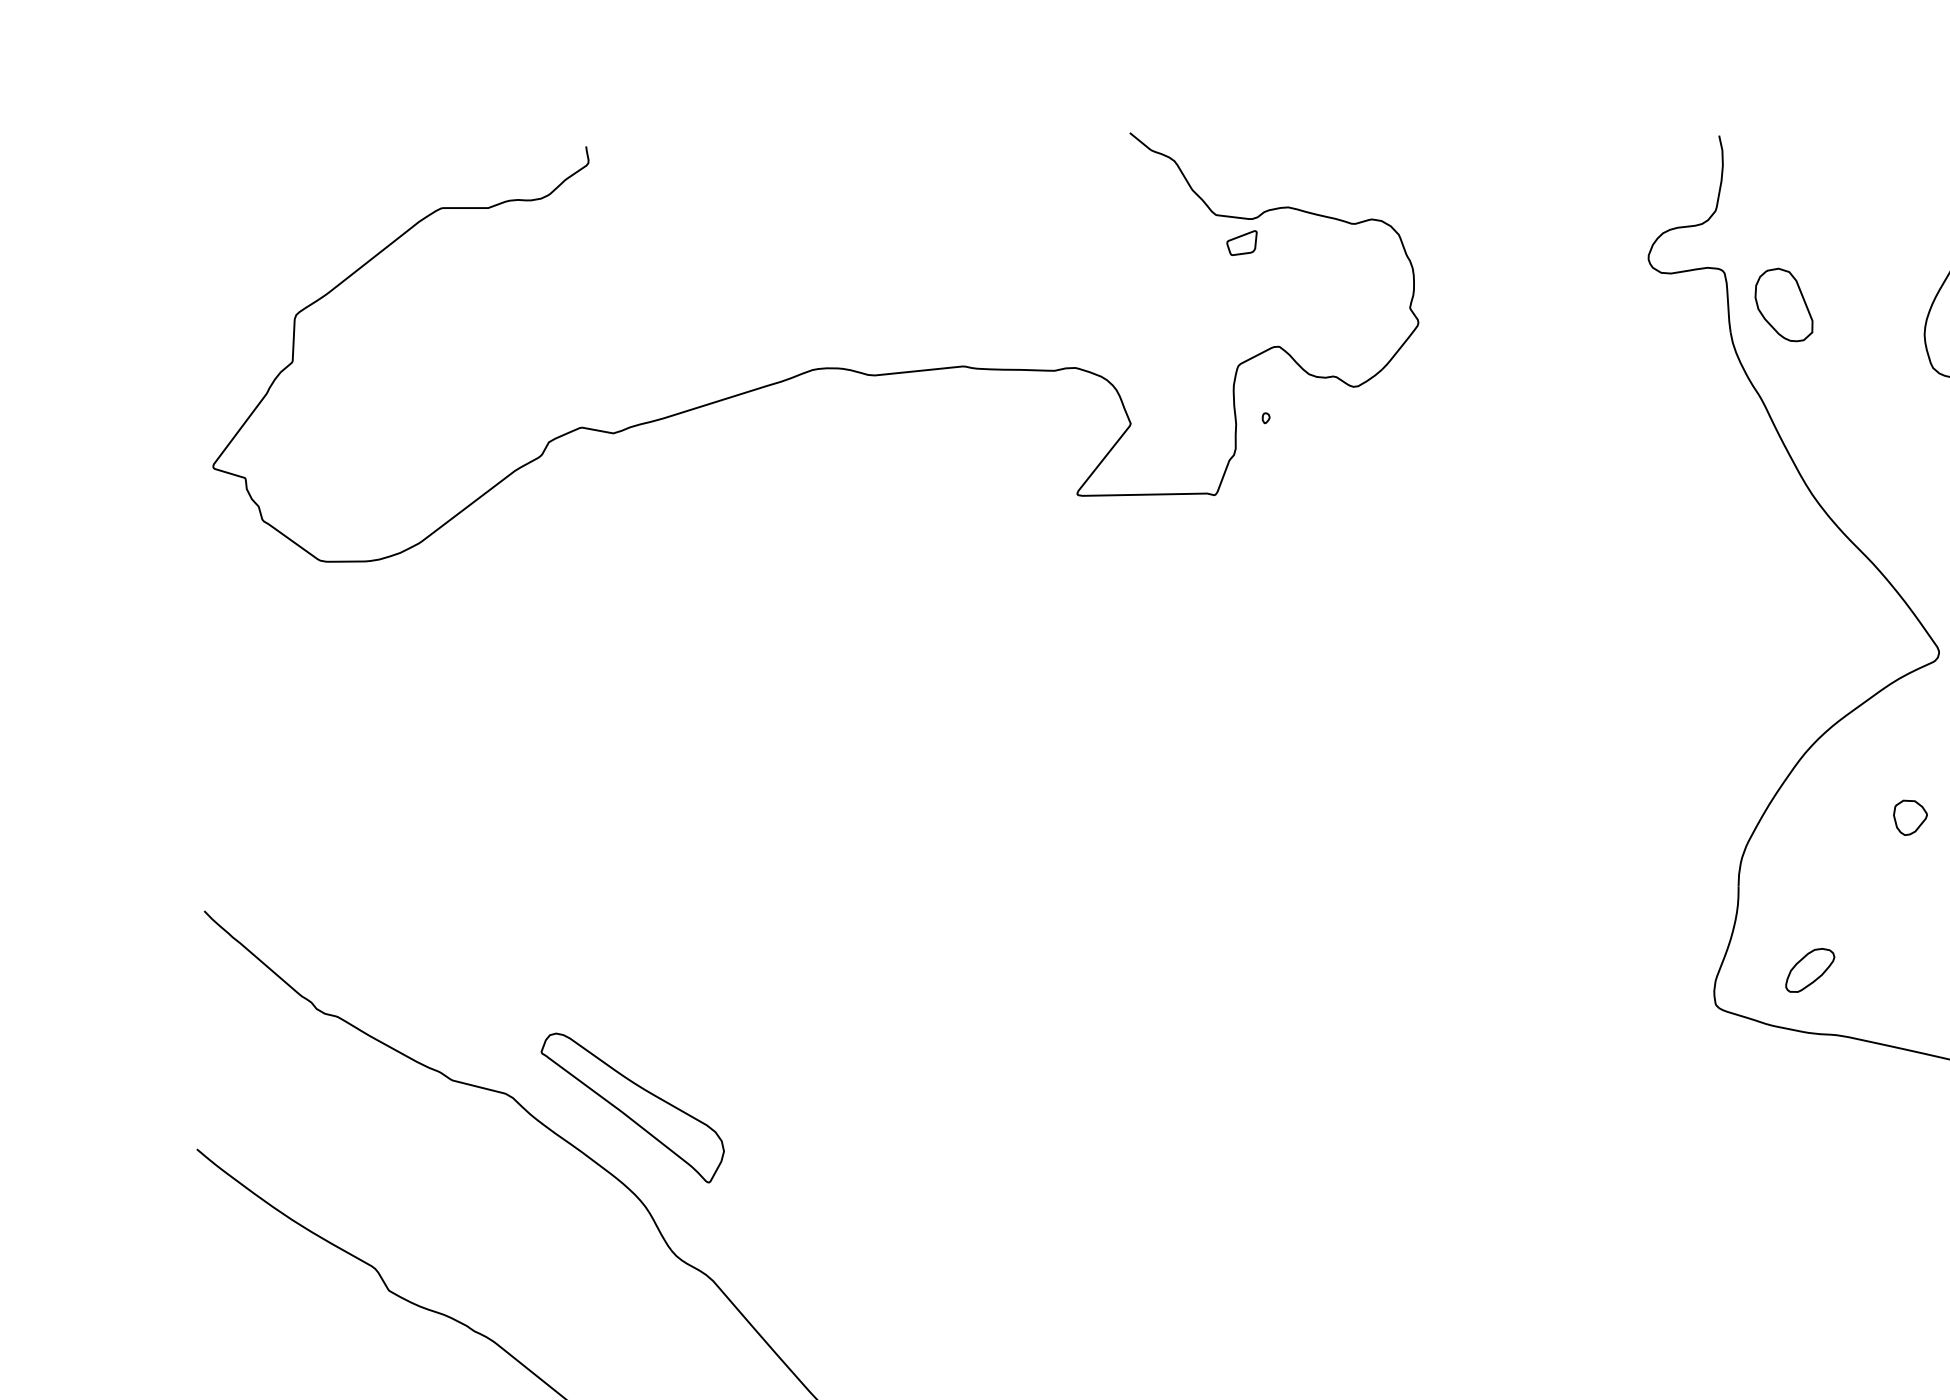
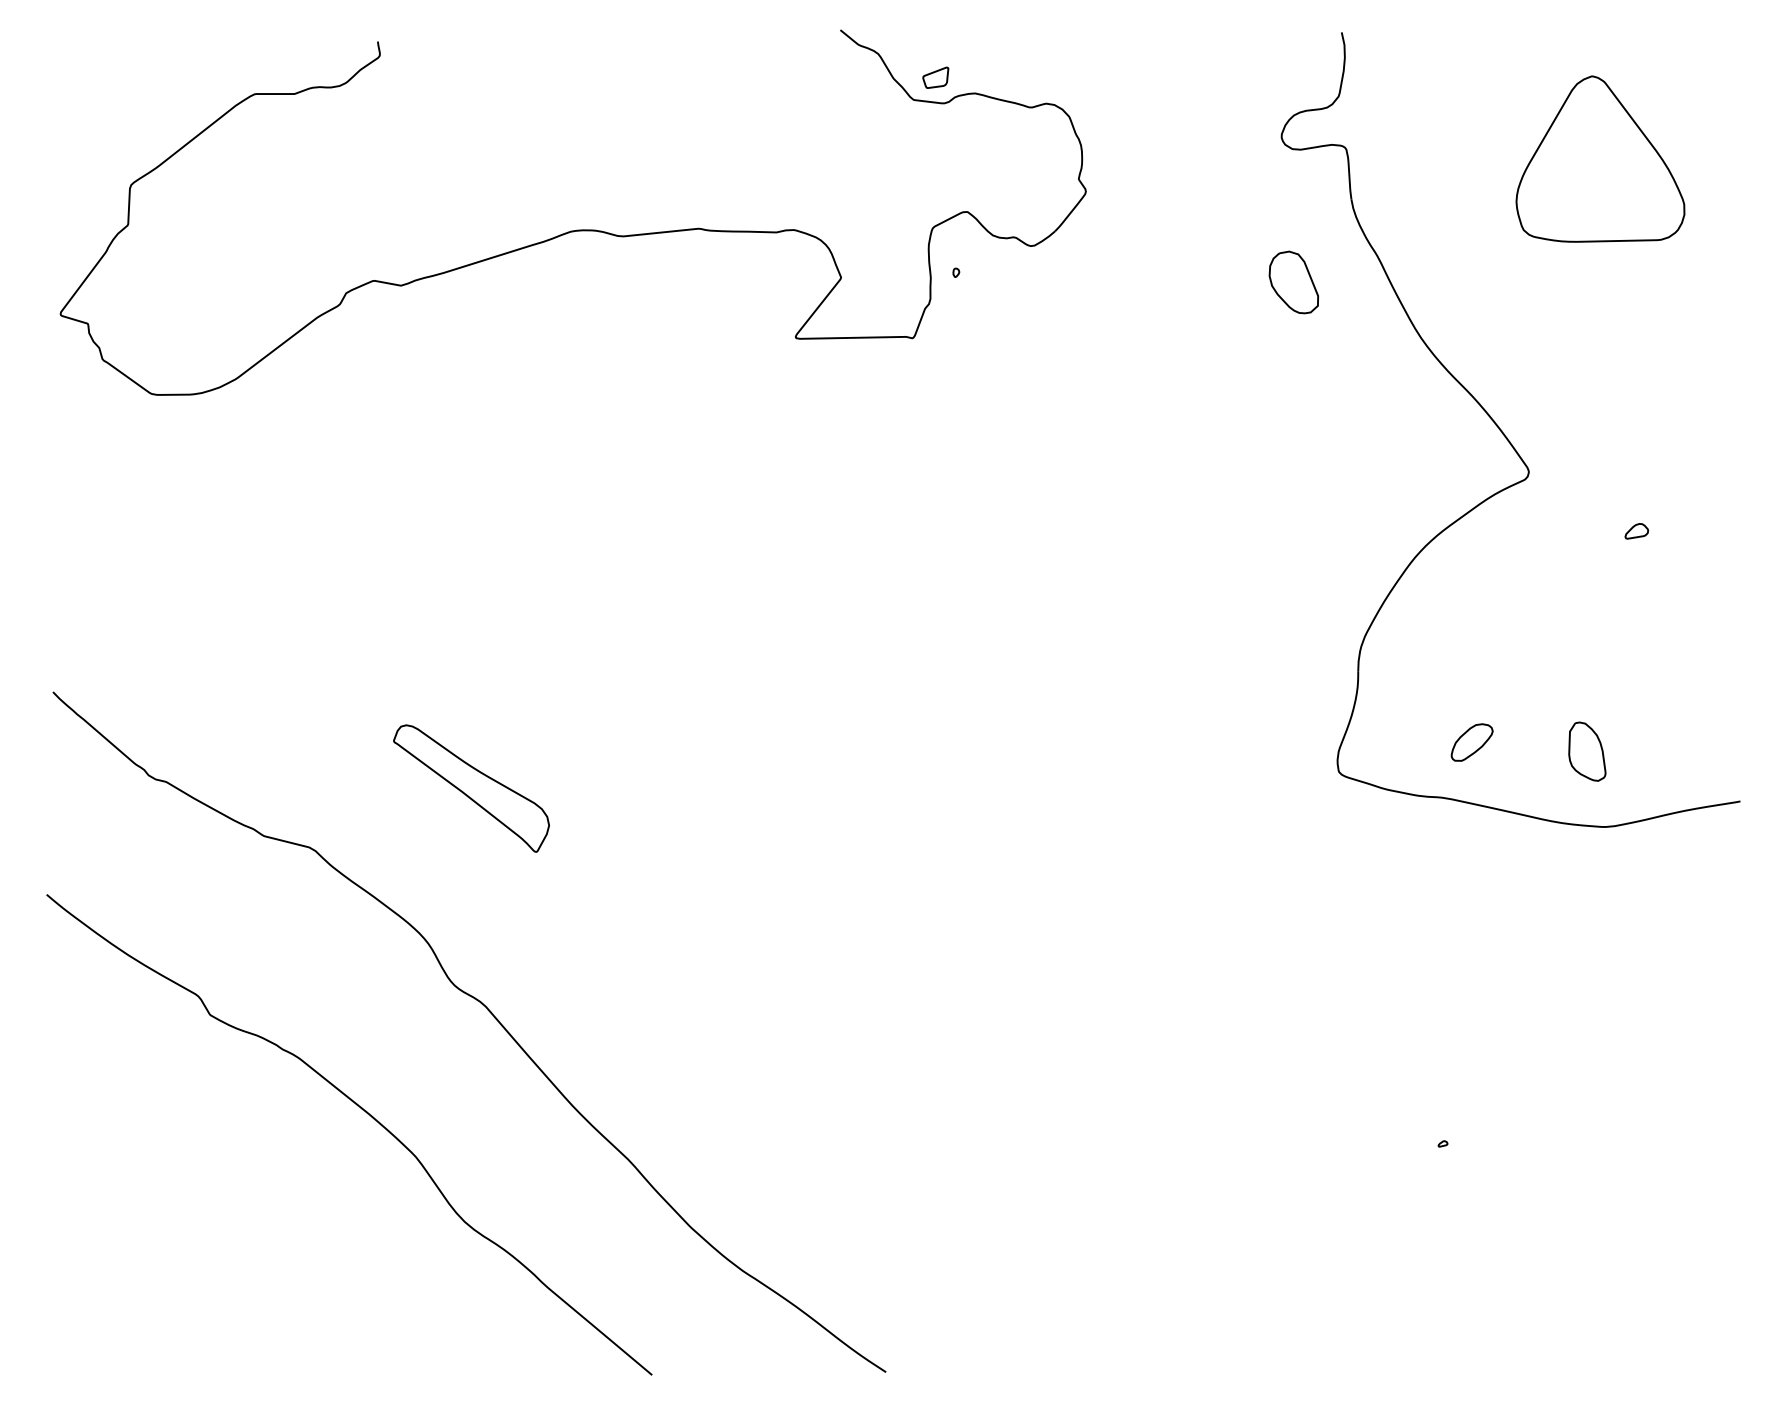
part: (1241, 242) -> (935, 77), moved
part: (1783, 305) -> (1293, 282), moved
part: (1910, 817) -> (1504, 612), removed
part: (1809, 970) -> (1471, 742), moved
part: (632, 1107) -> (471, 788), moved

